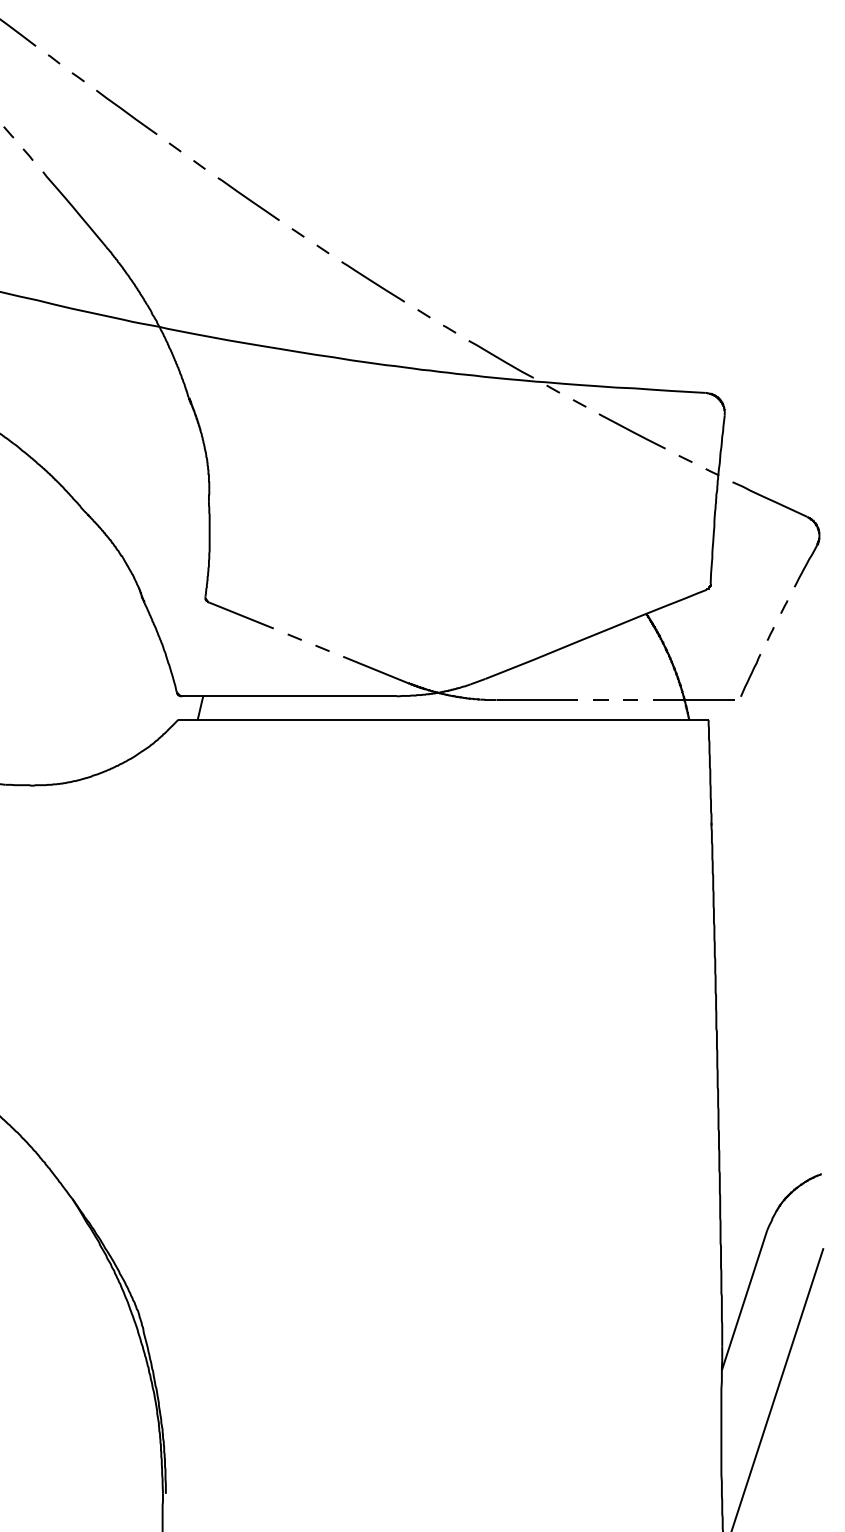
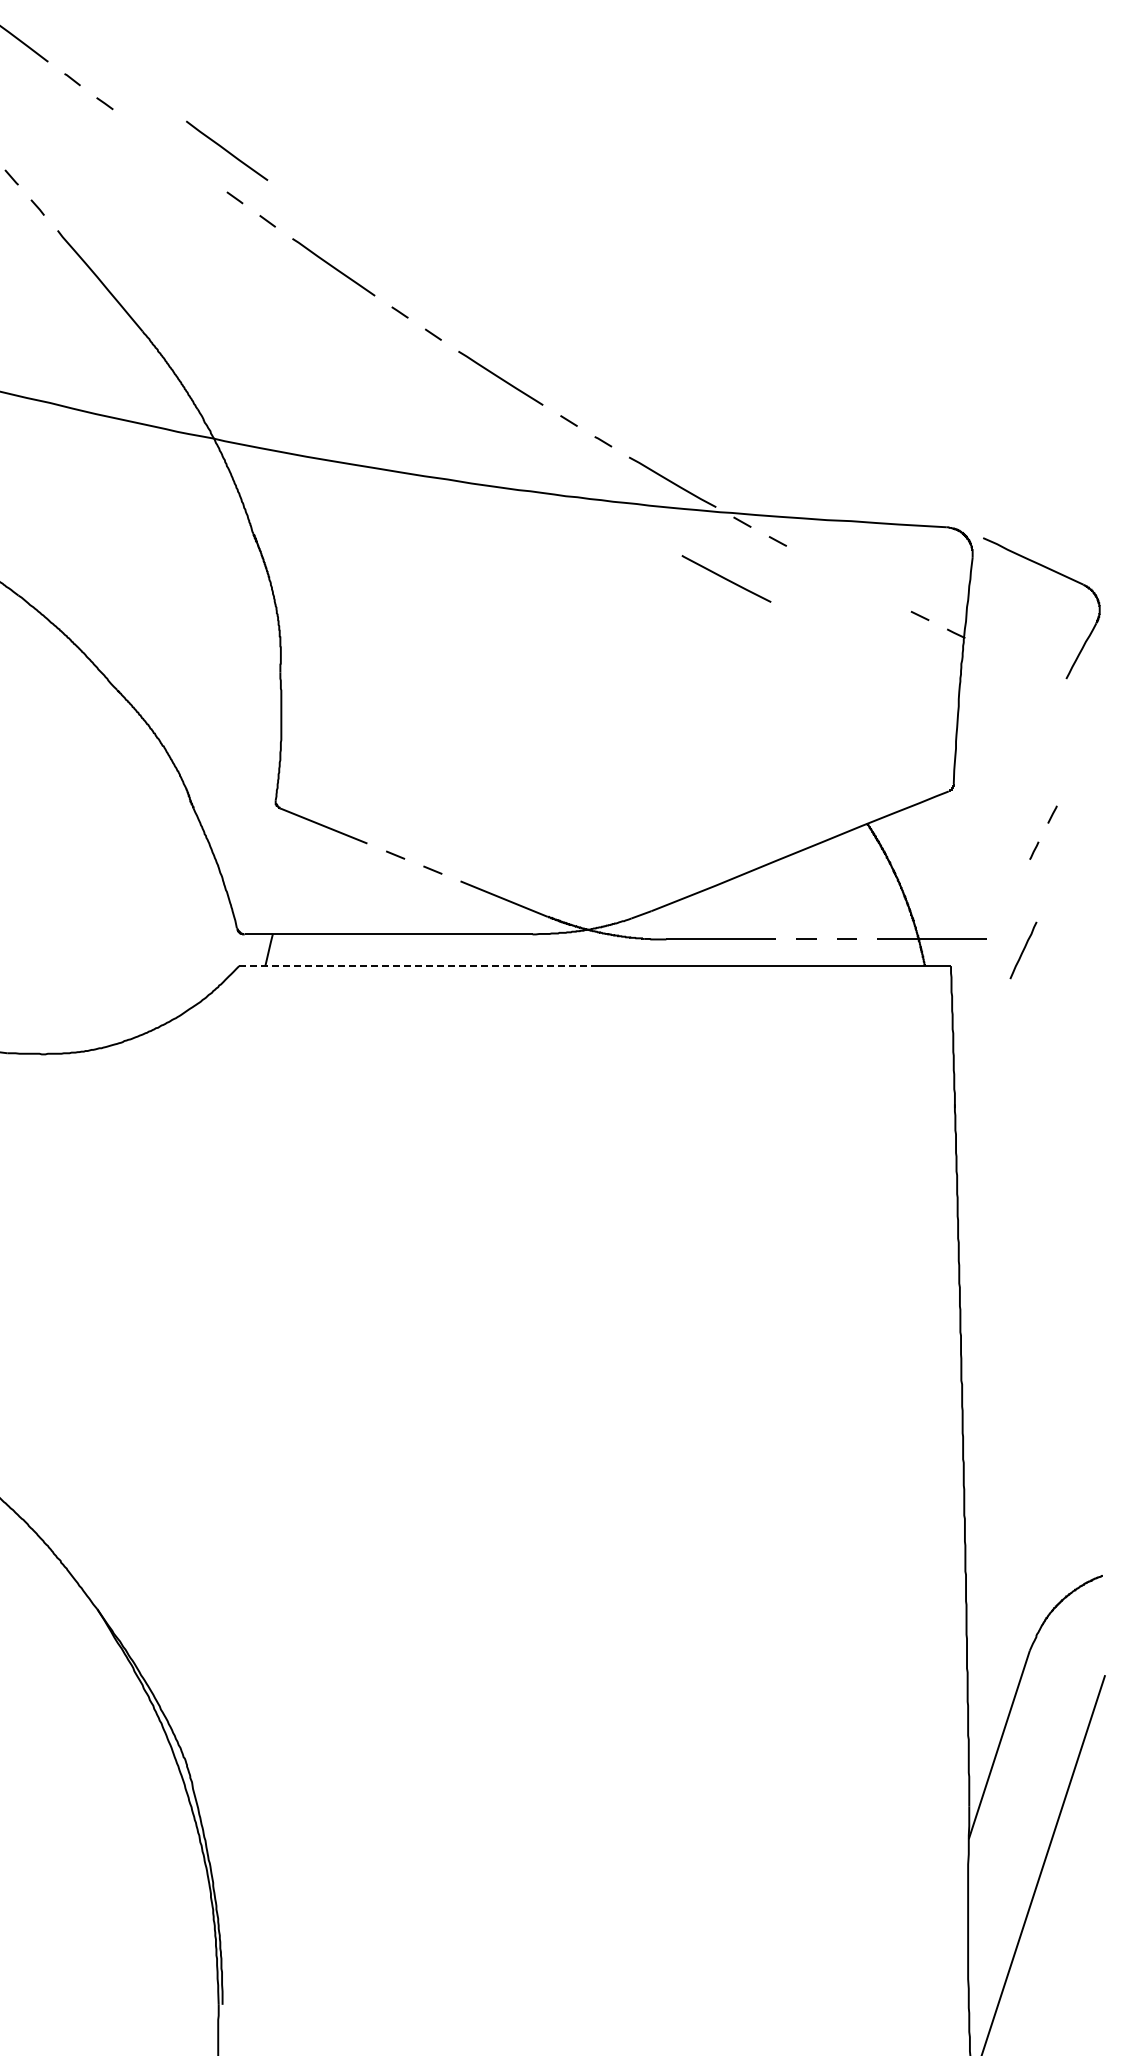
line: (127, 112) -> (227, 150), moved
line: (632, 431) -> (726, 578), moved
part: (788, 509) -> (1058, 574), moved
line: (750, 675) -> (1023, 950), moved
line: (311, 720) -> (417, 966), solid -> dashed

